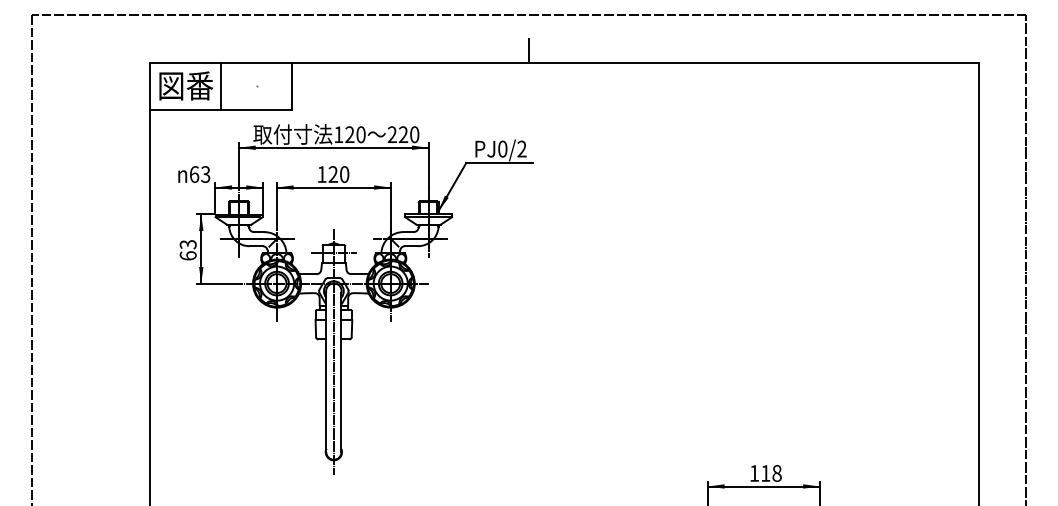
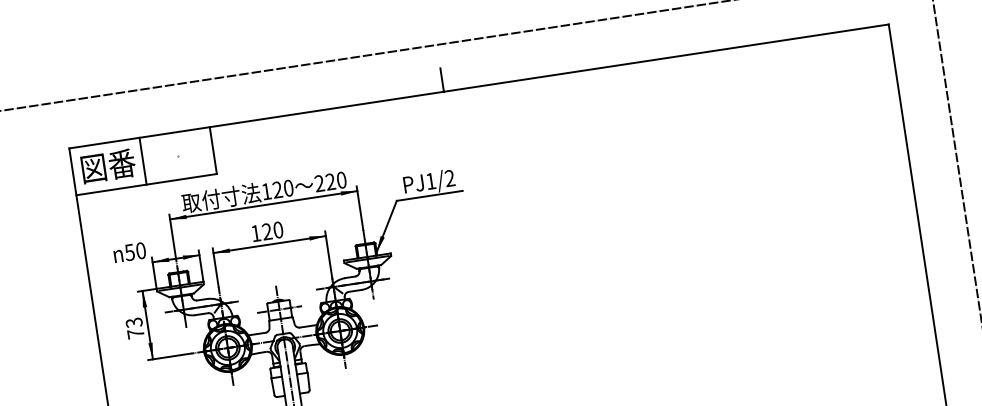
text: (502, 148) -> (430, 180), PJ0/2 -> PJ1/2
text: (199, 174) -> (134, 251), 63 -> 50
text: (187, 255) -> (135, 333), 63 -> 73

